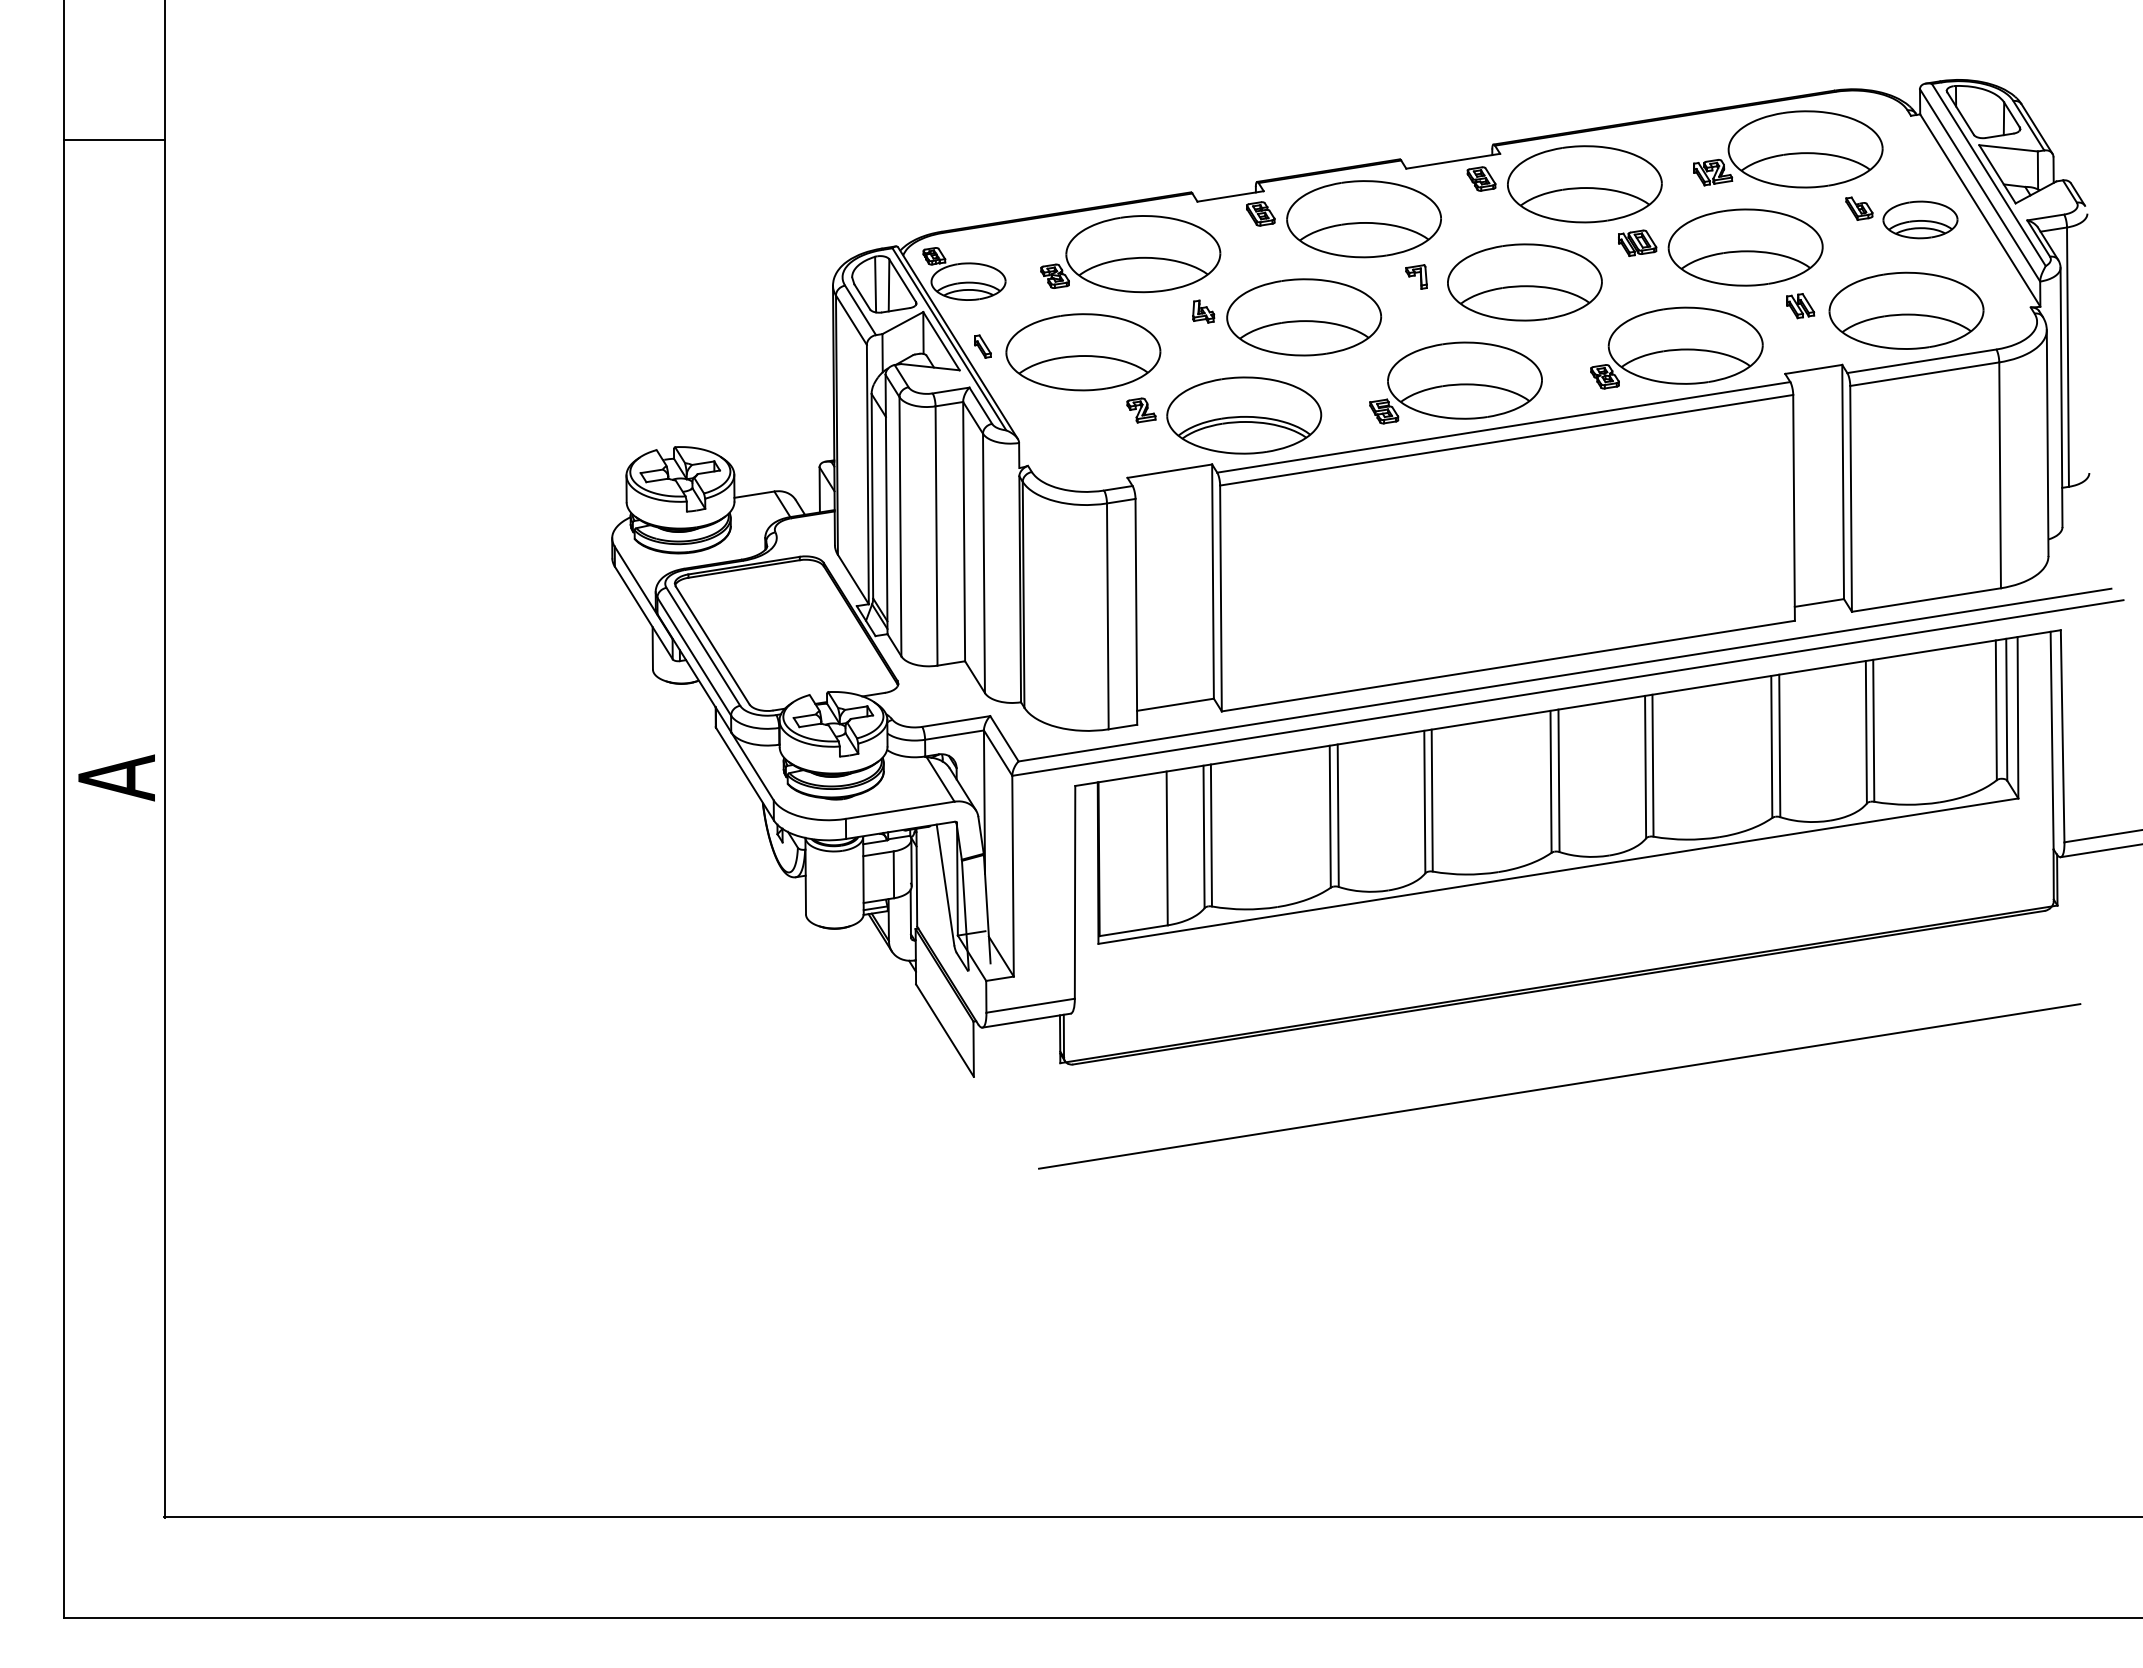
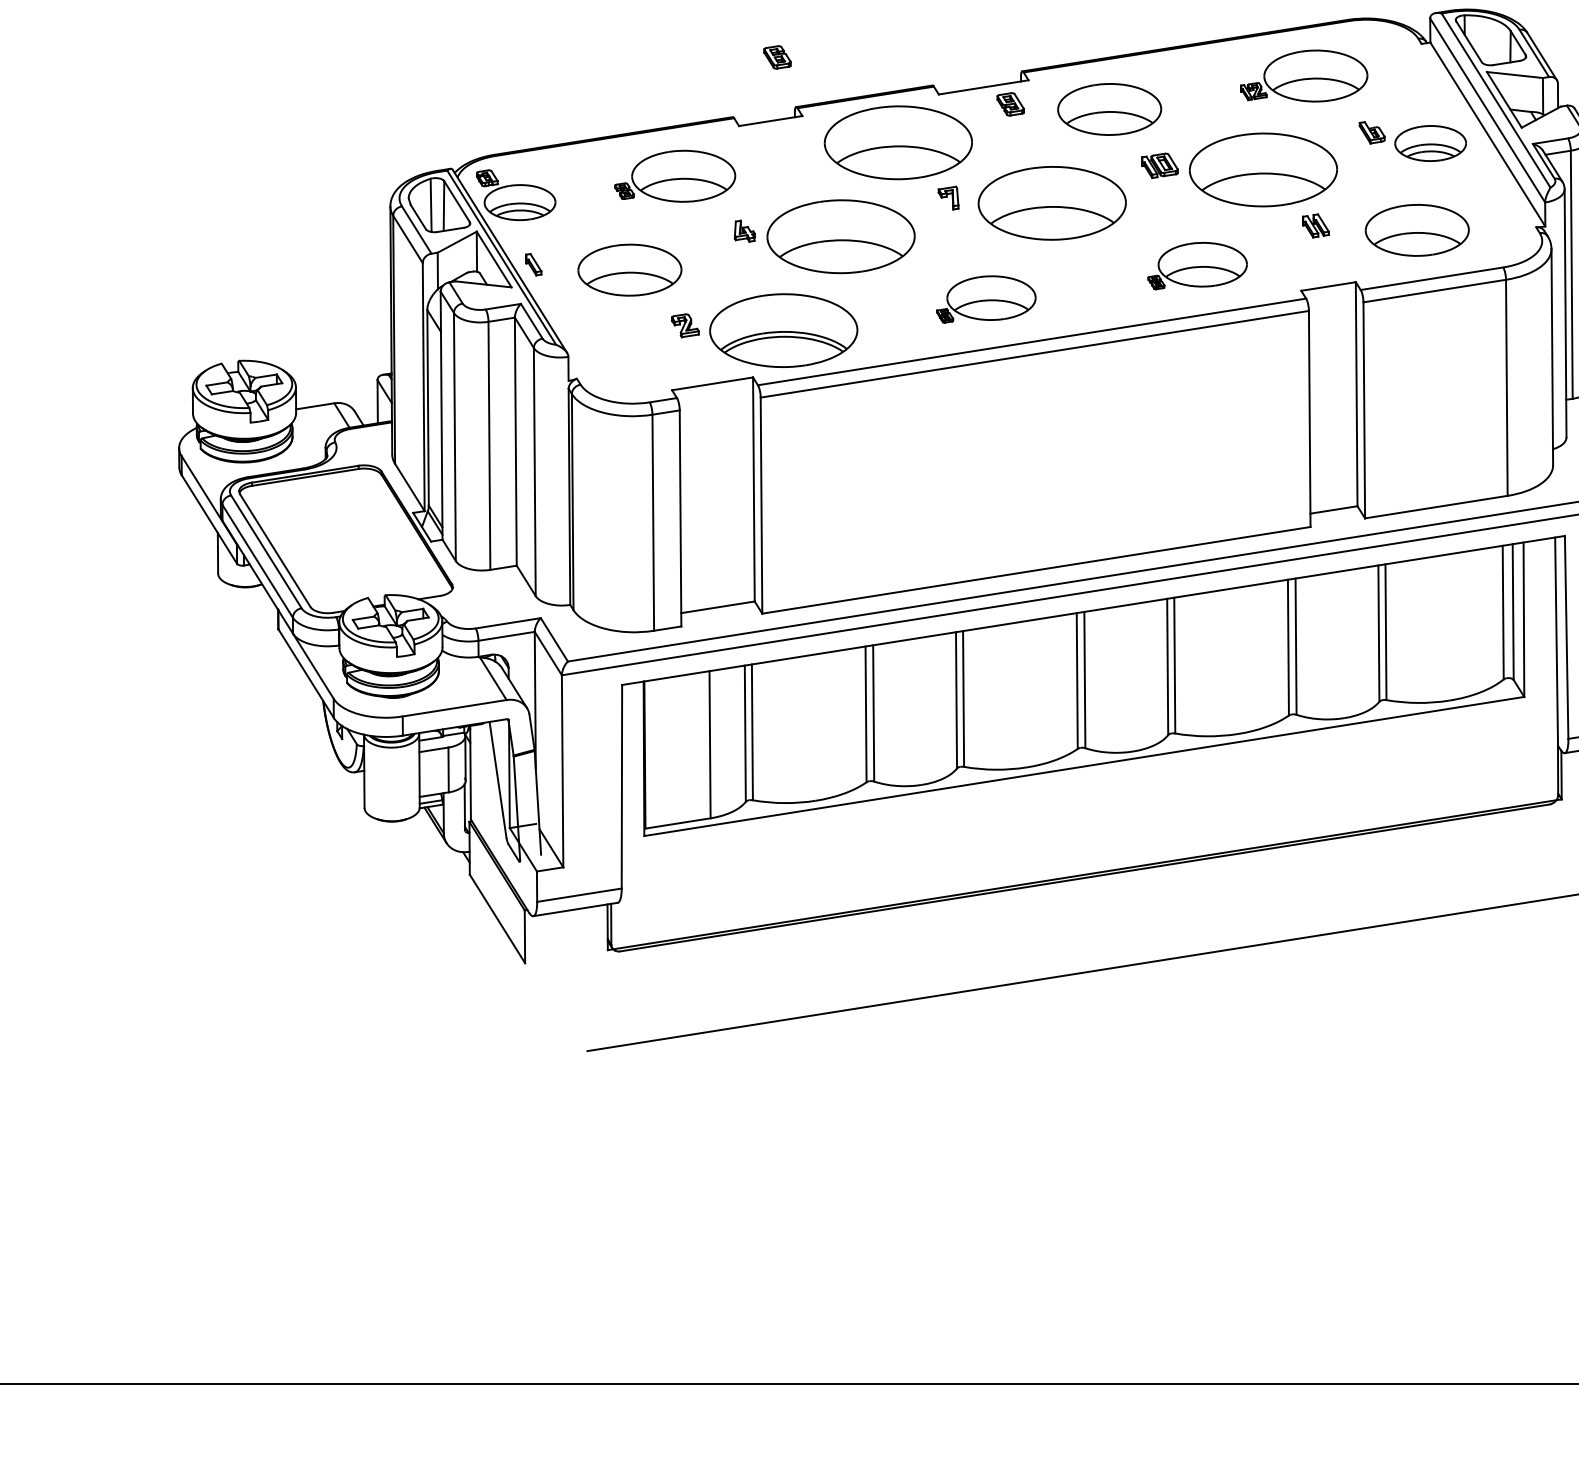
part: (1788, 149) -> (1304, 76), size x0.7
part: (1584, 184) -> (1109, 109), size x0.7
part: (1260, 213) -> (777, 57), moved
part: (1130, 254) -> (674, 176), size x0.7
part: (1906, 310) -> (1417, 230), size x0.7
part: (1676, 347) -> (1197, 265), size x0.6
part: (1083, 352) -> (630, 270), size x0.7
part: (1455, 382) -> (985, 299), size x0.6

